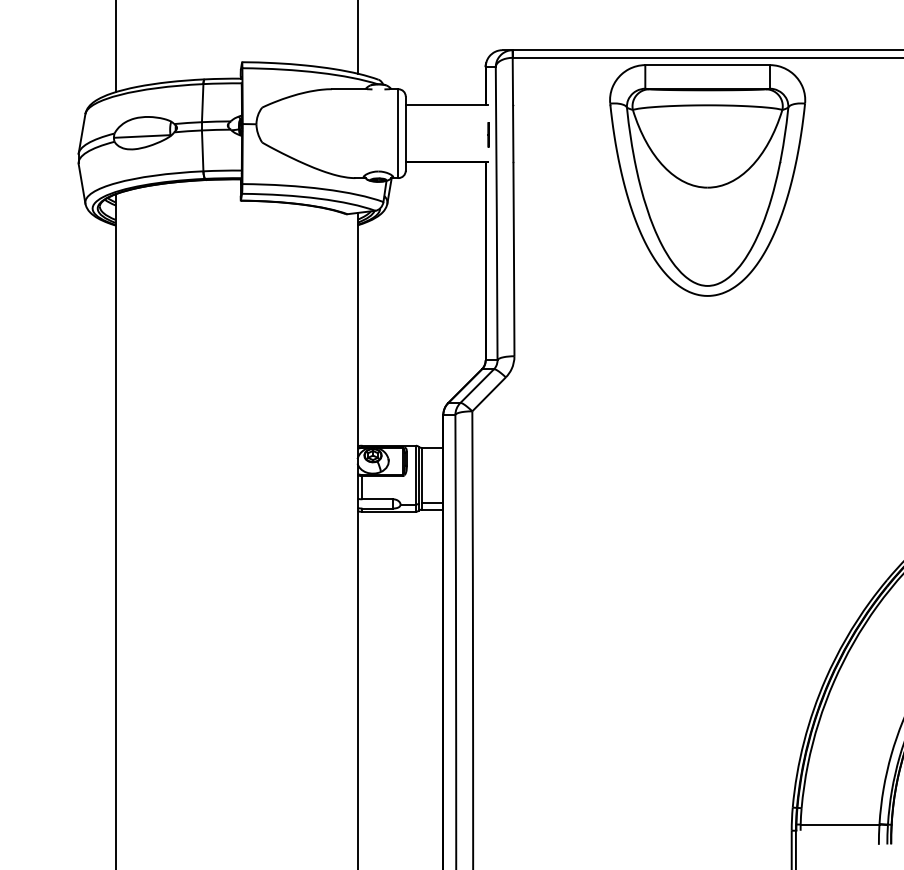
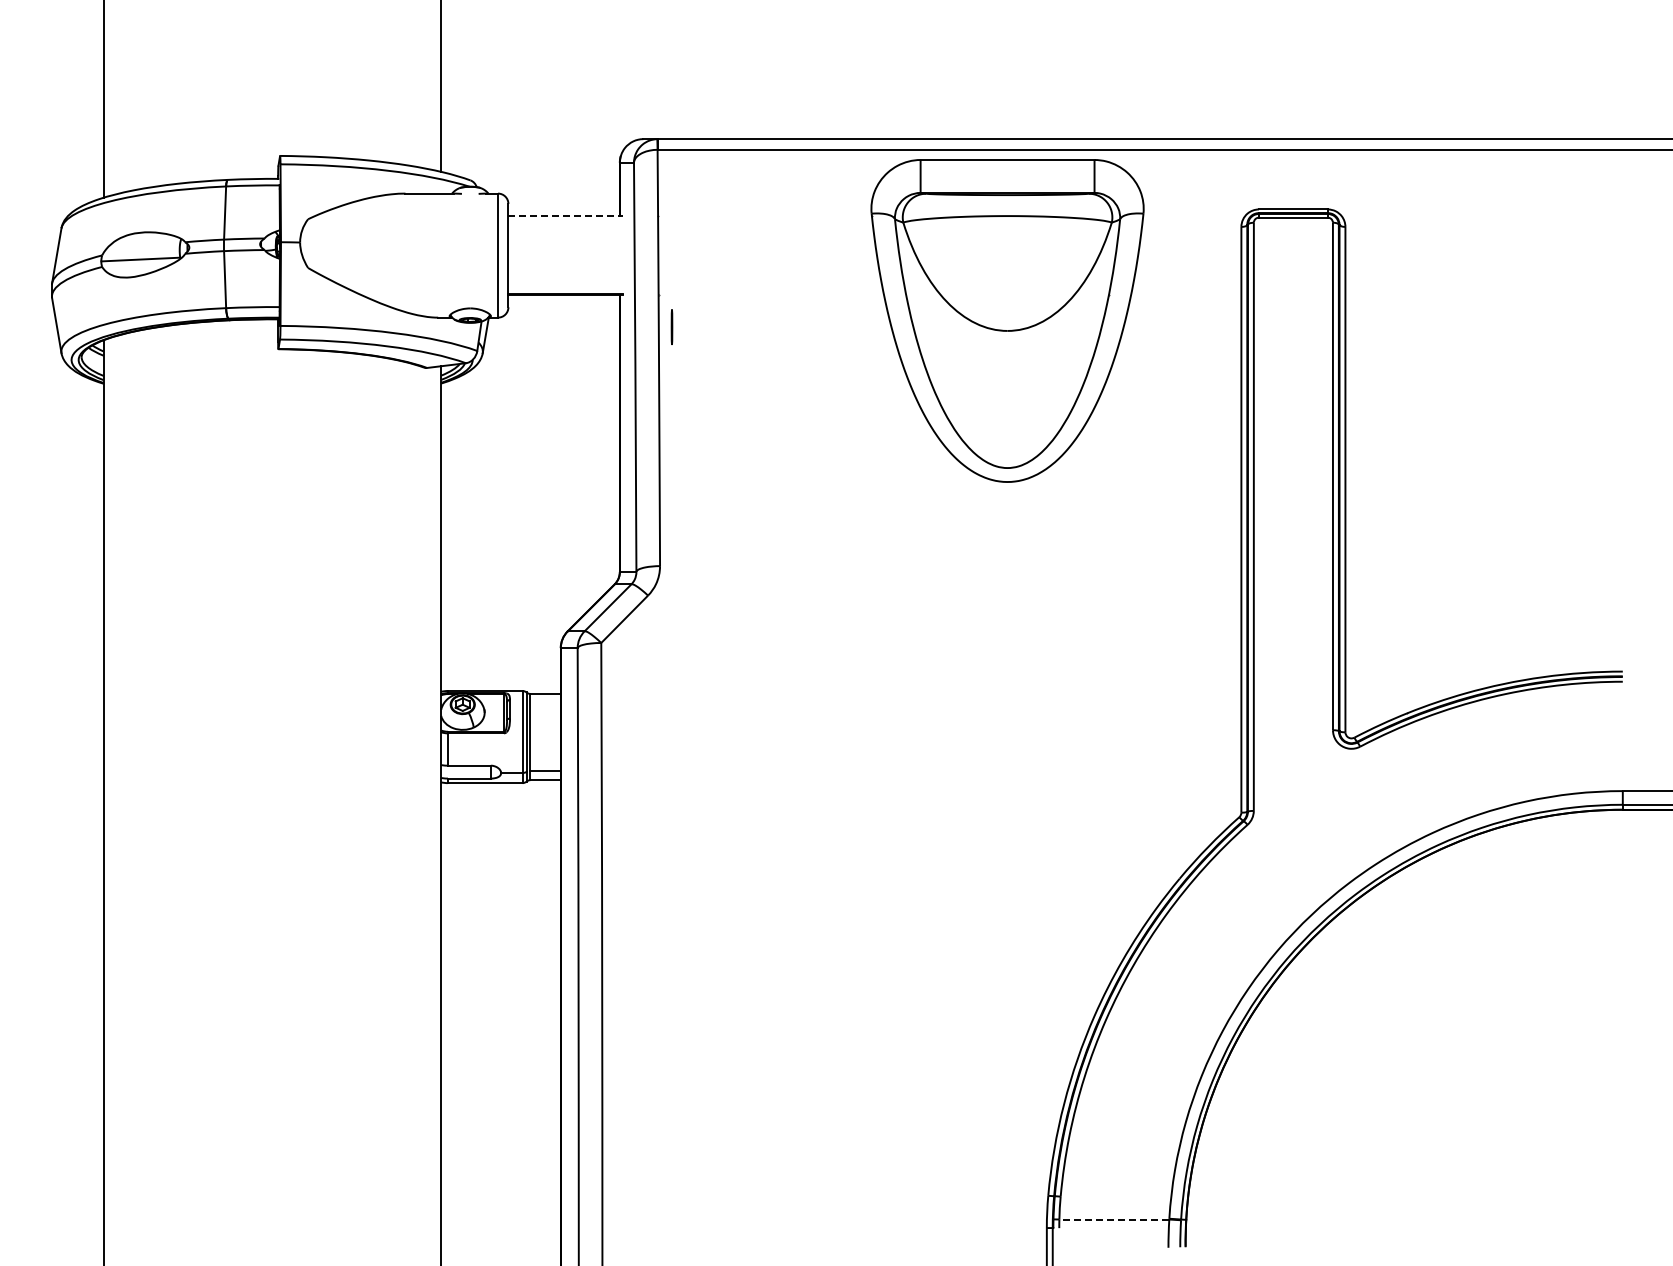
line: (447, 104) -> (566, 215), solid -> dashed
line: (488, 134) -> (671, 326), moved
part: (707, 180) -> (1007, 320), moved
line: (840, 824) -> (1114, 1219), solid -> dashed

